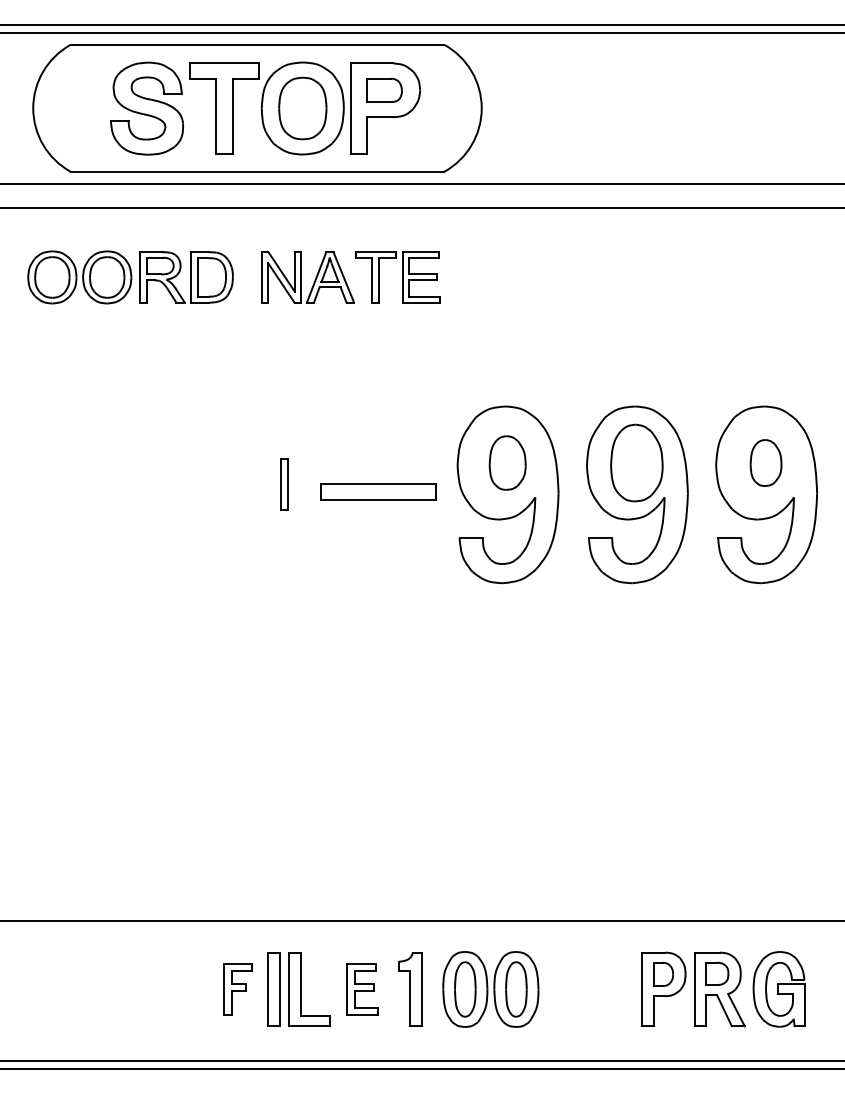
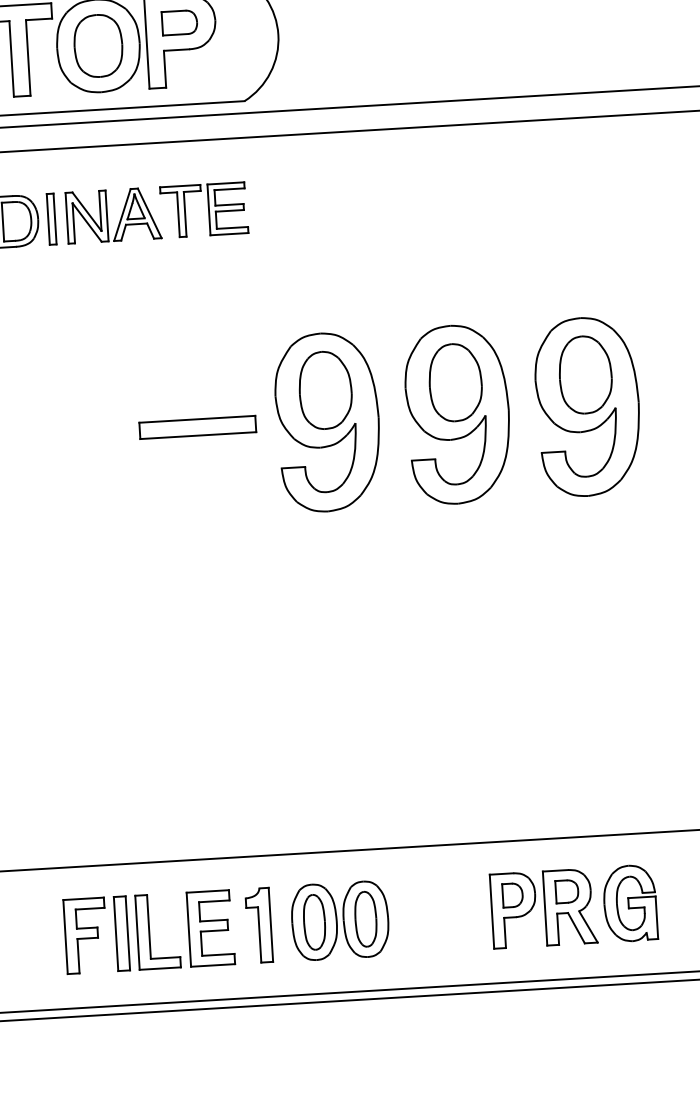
part: (507, 462) -> (325, 389), size x1.43
part: (765, 462) -> (584, 374), size x1.67
part: (284, 484) -> (51, 219), moved
part: (237, 989) -> (85, 935), size x1.43
part: (361, 989) -> (210, 928), size x1.43

